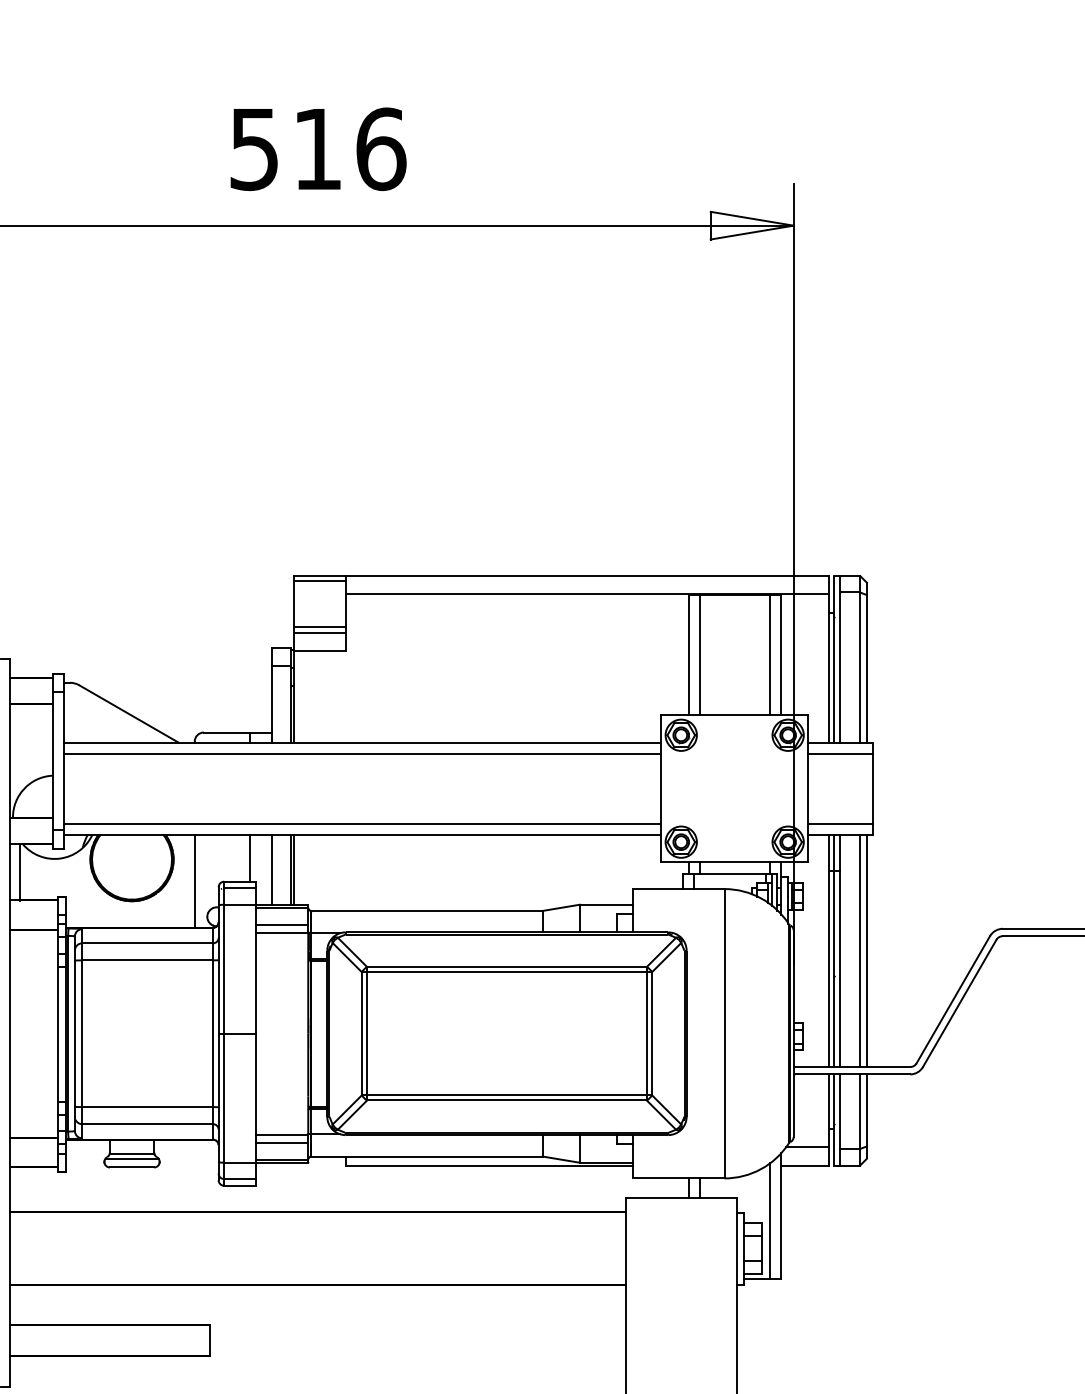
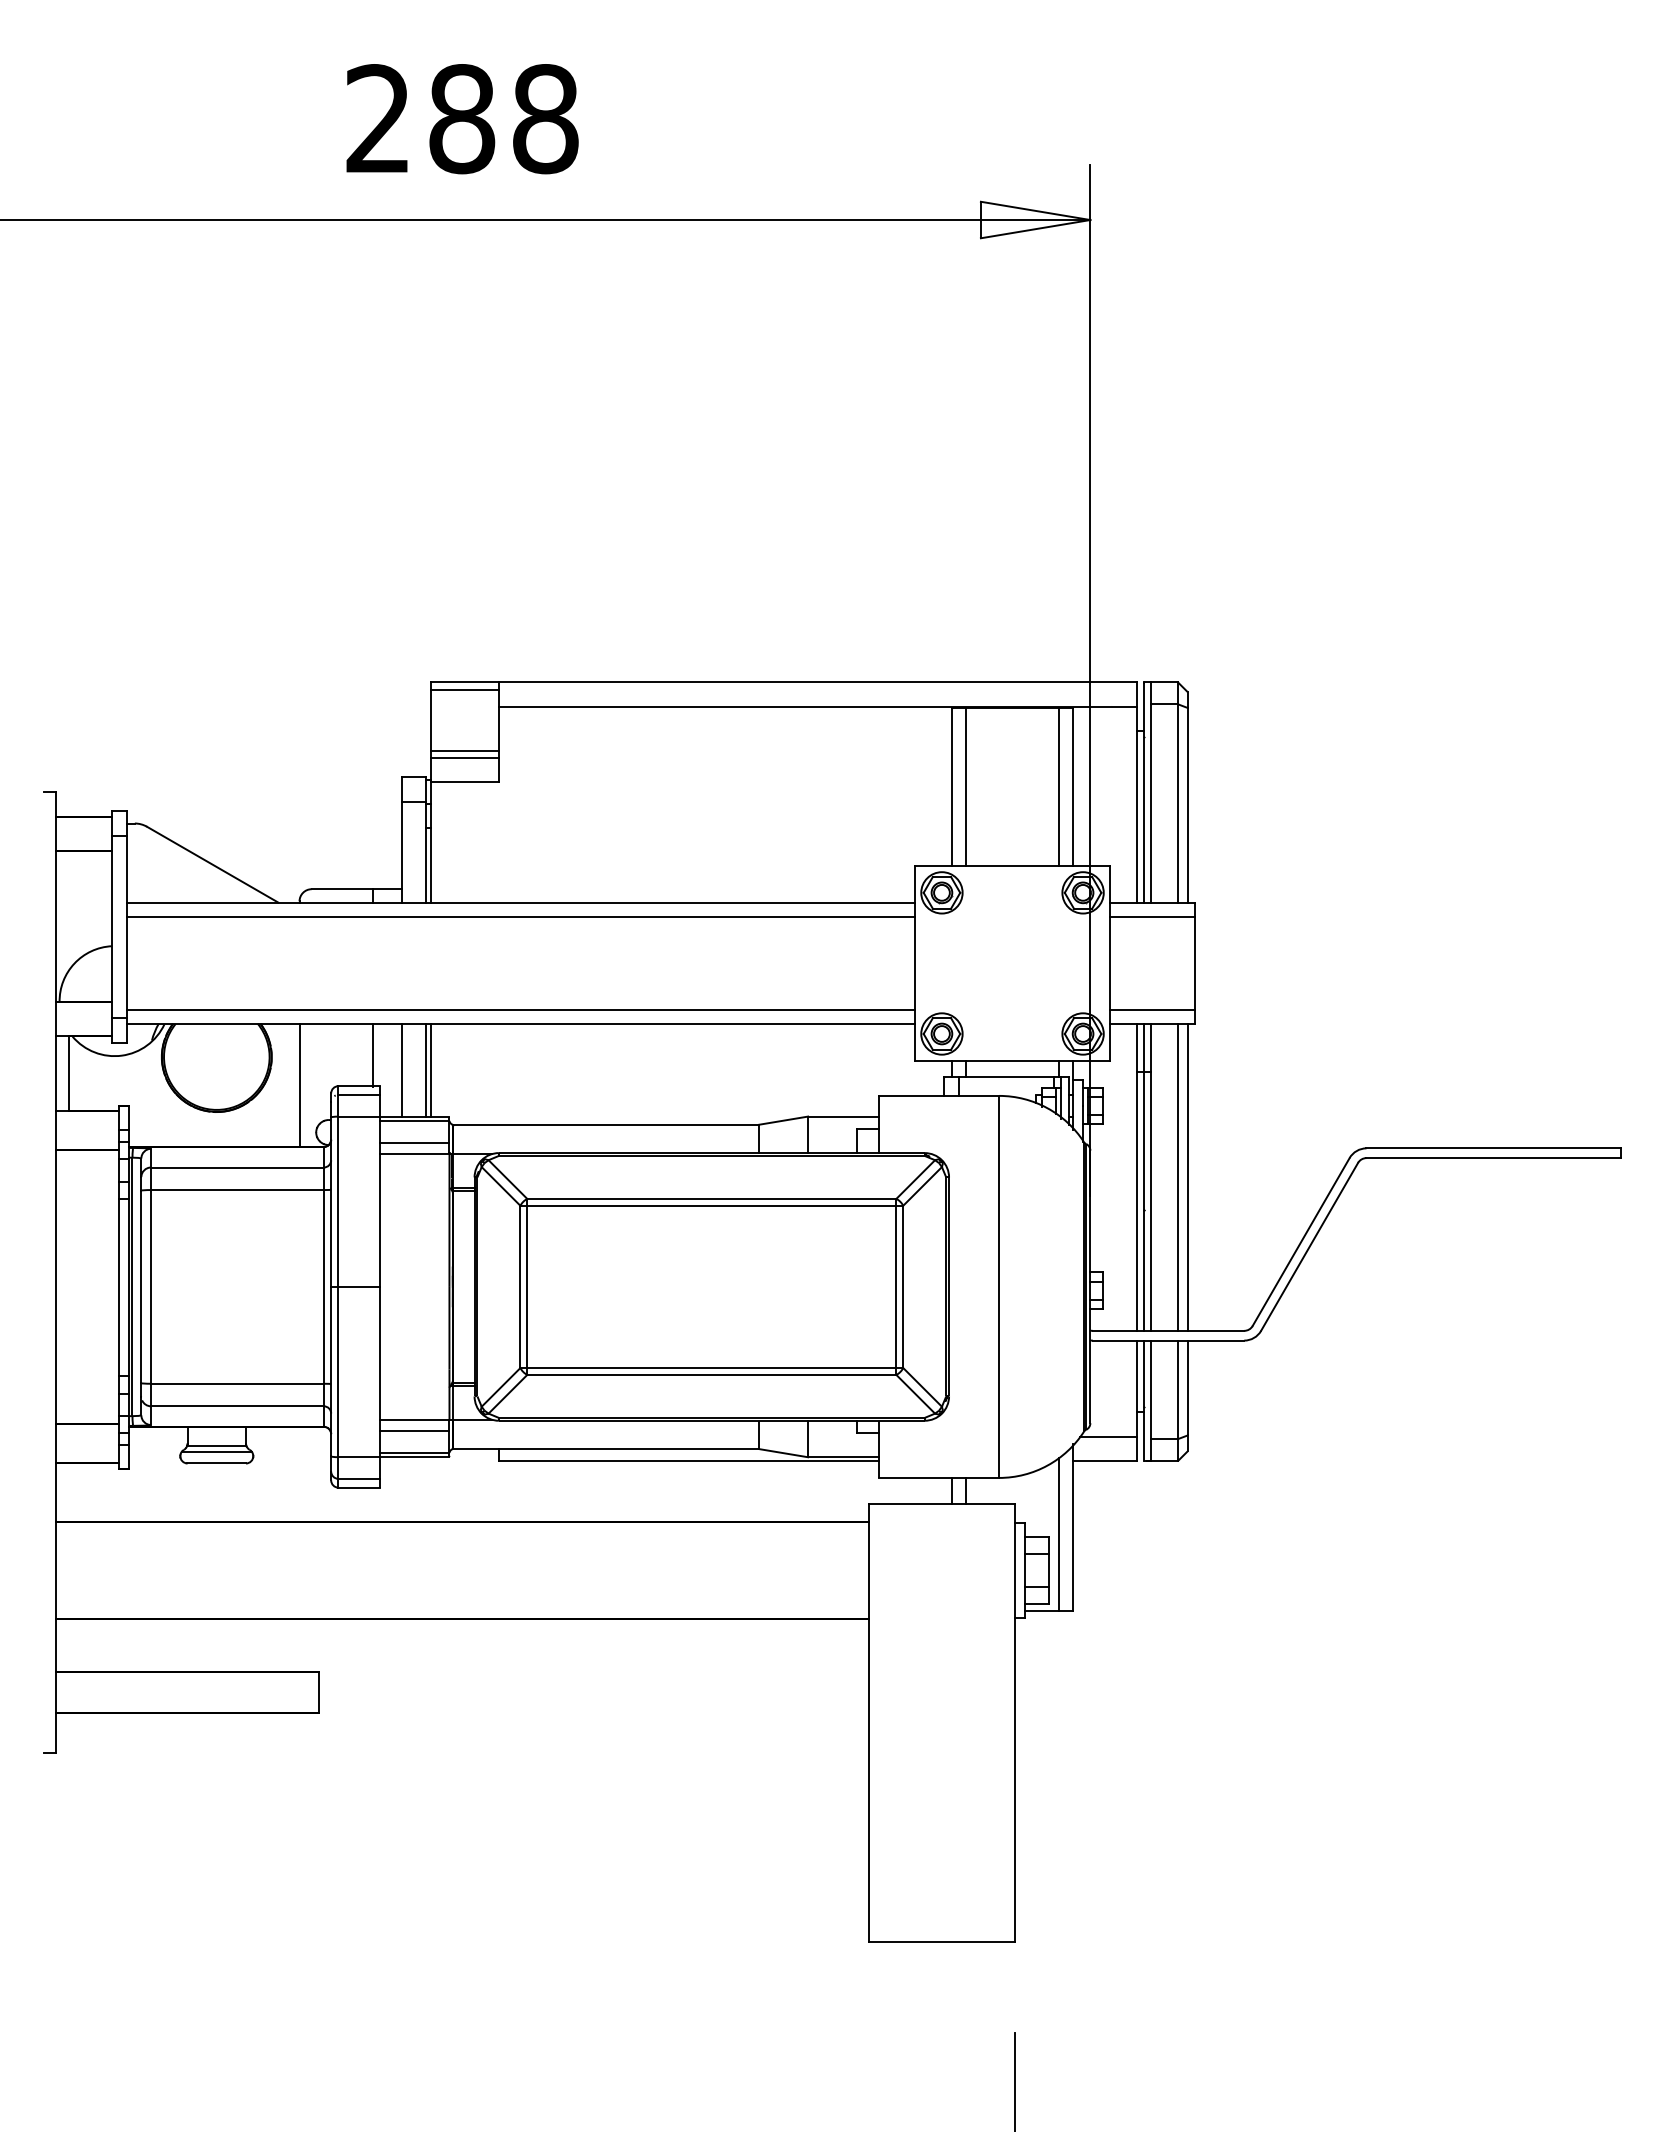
text: (318, 149) -> (462, 119), 516 -> 288

